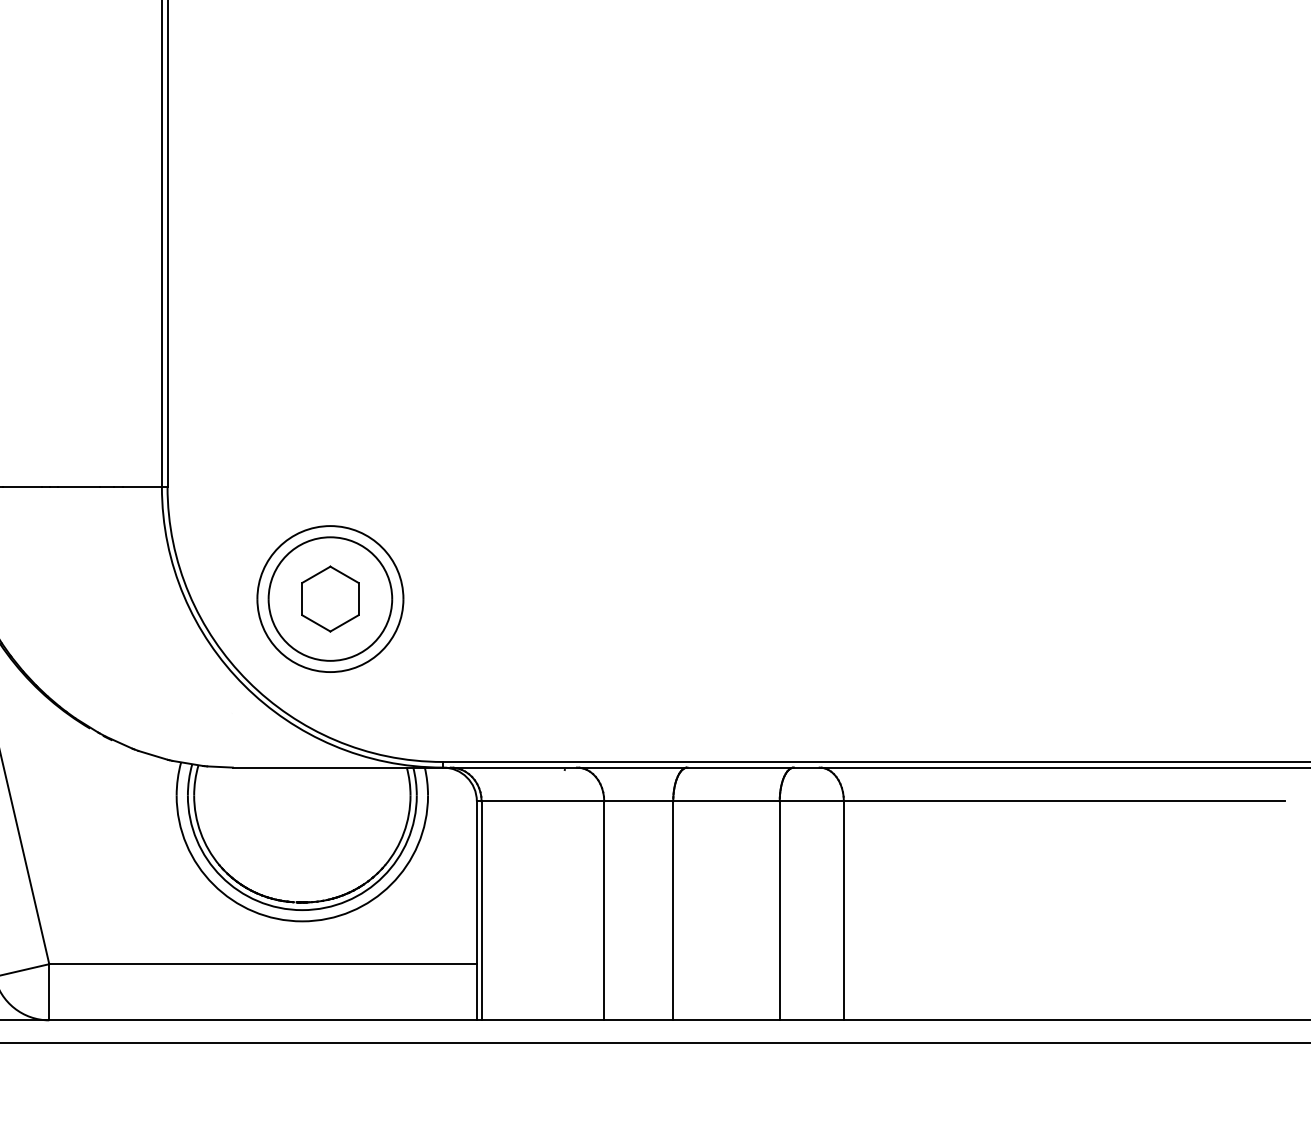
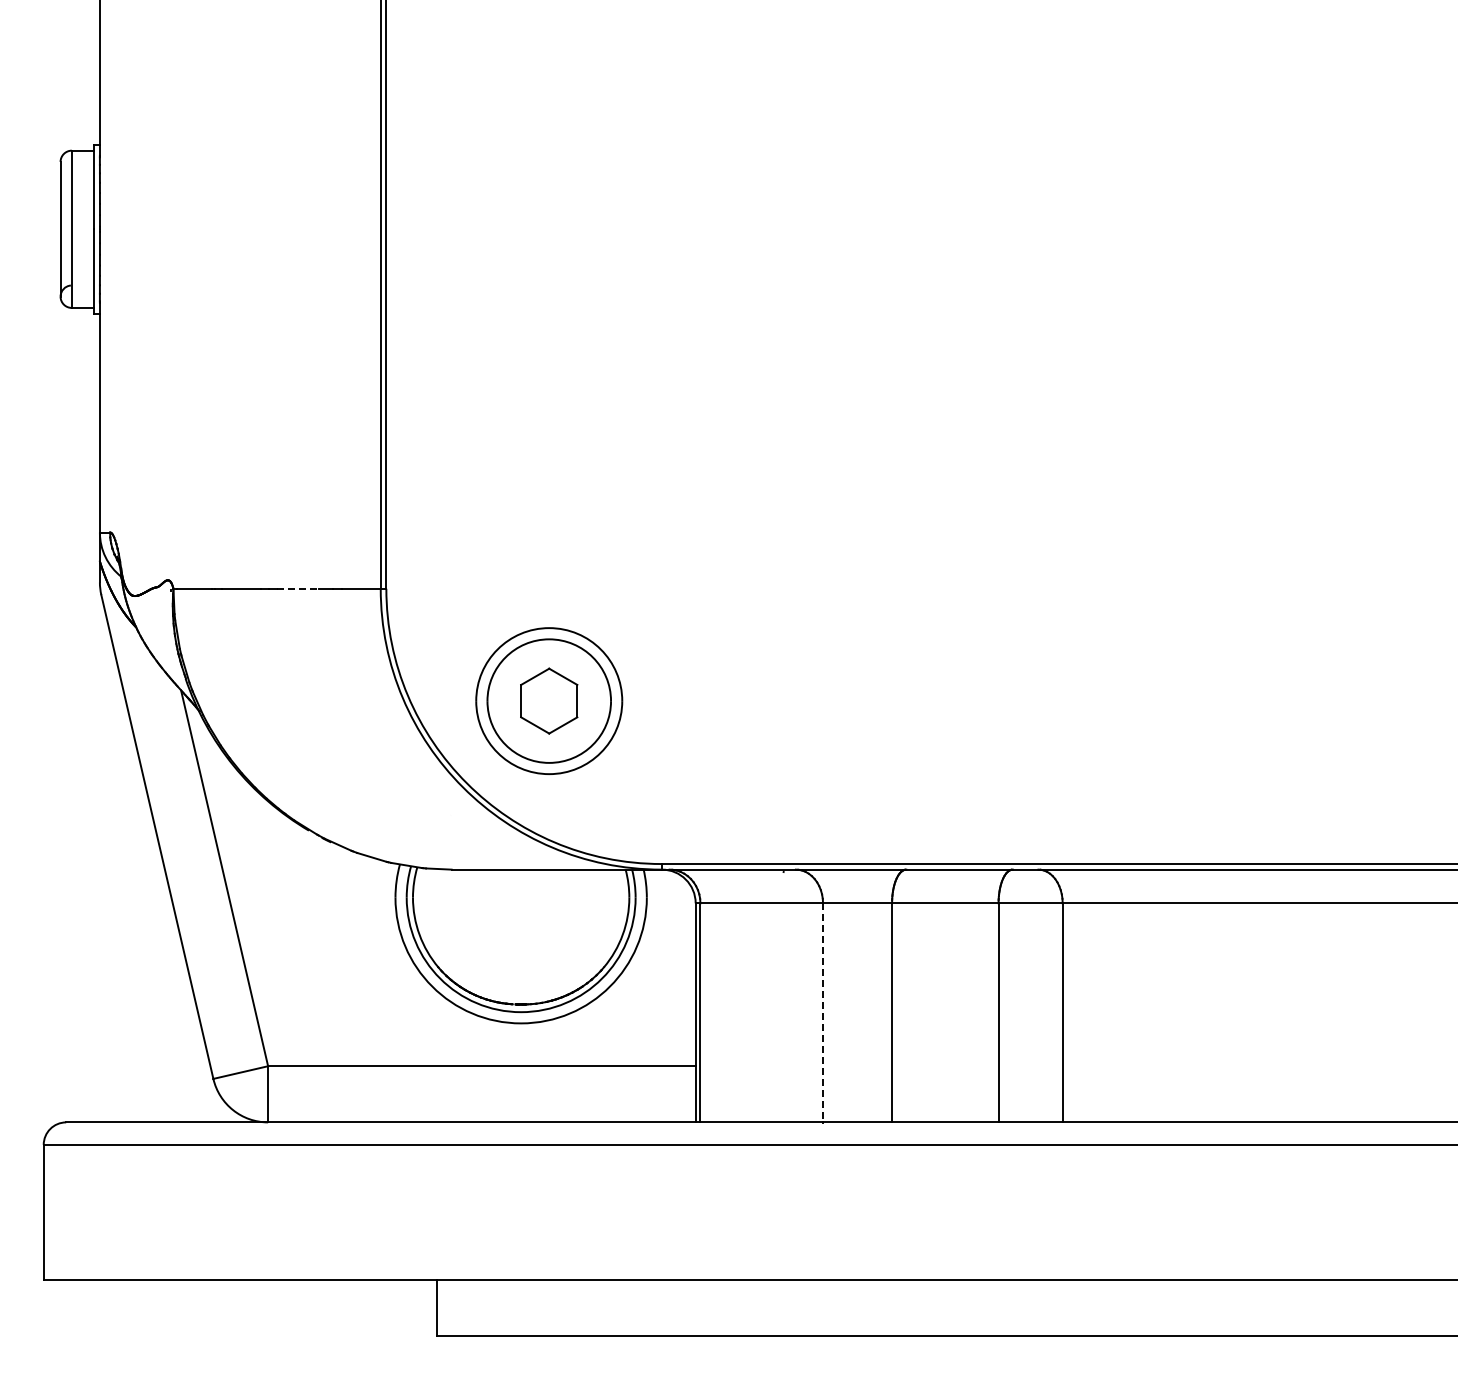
line: (78, 486) -> (297, 588), solid -> dashed
line: (604, 910) -> (823, 1012), solid -> dashed

